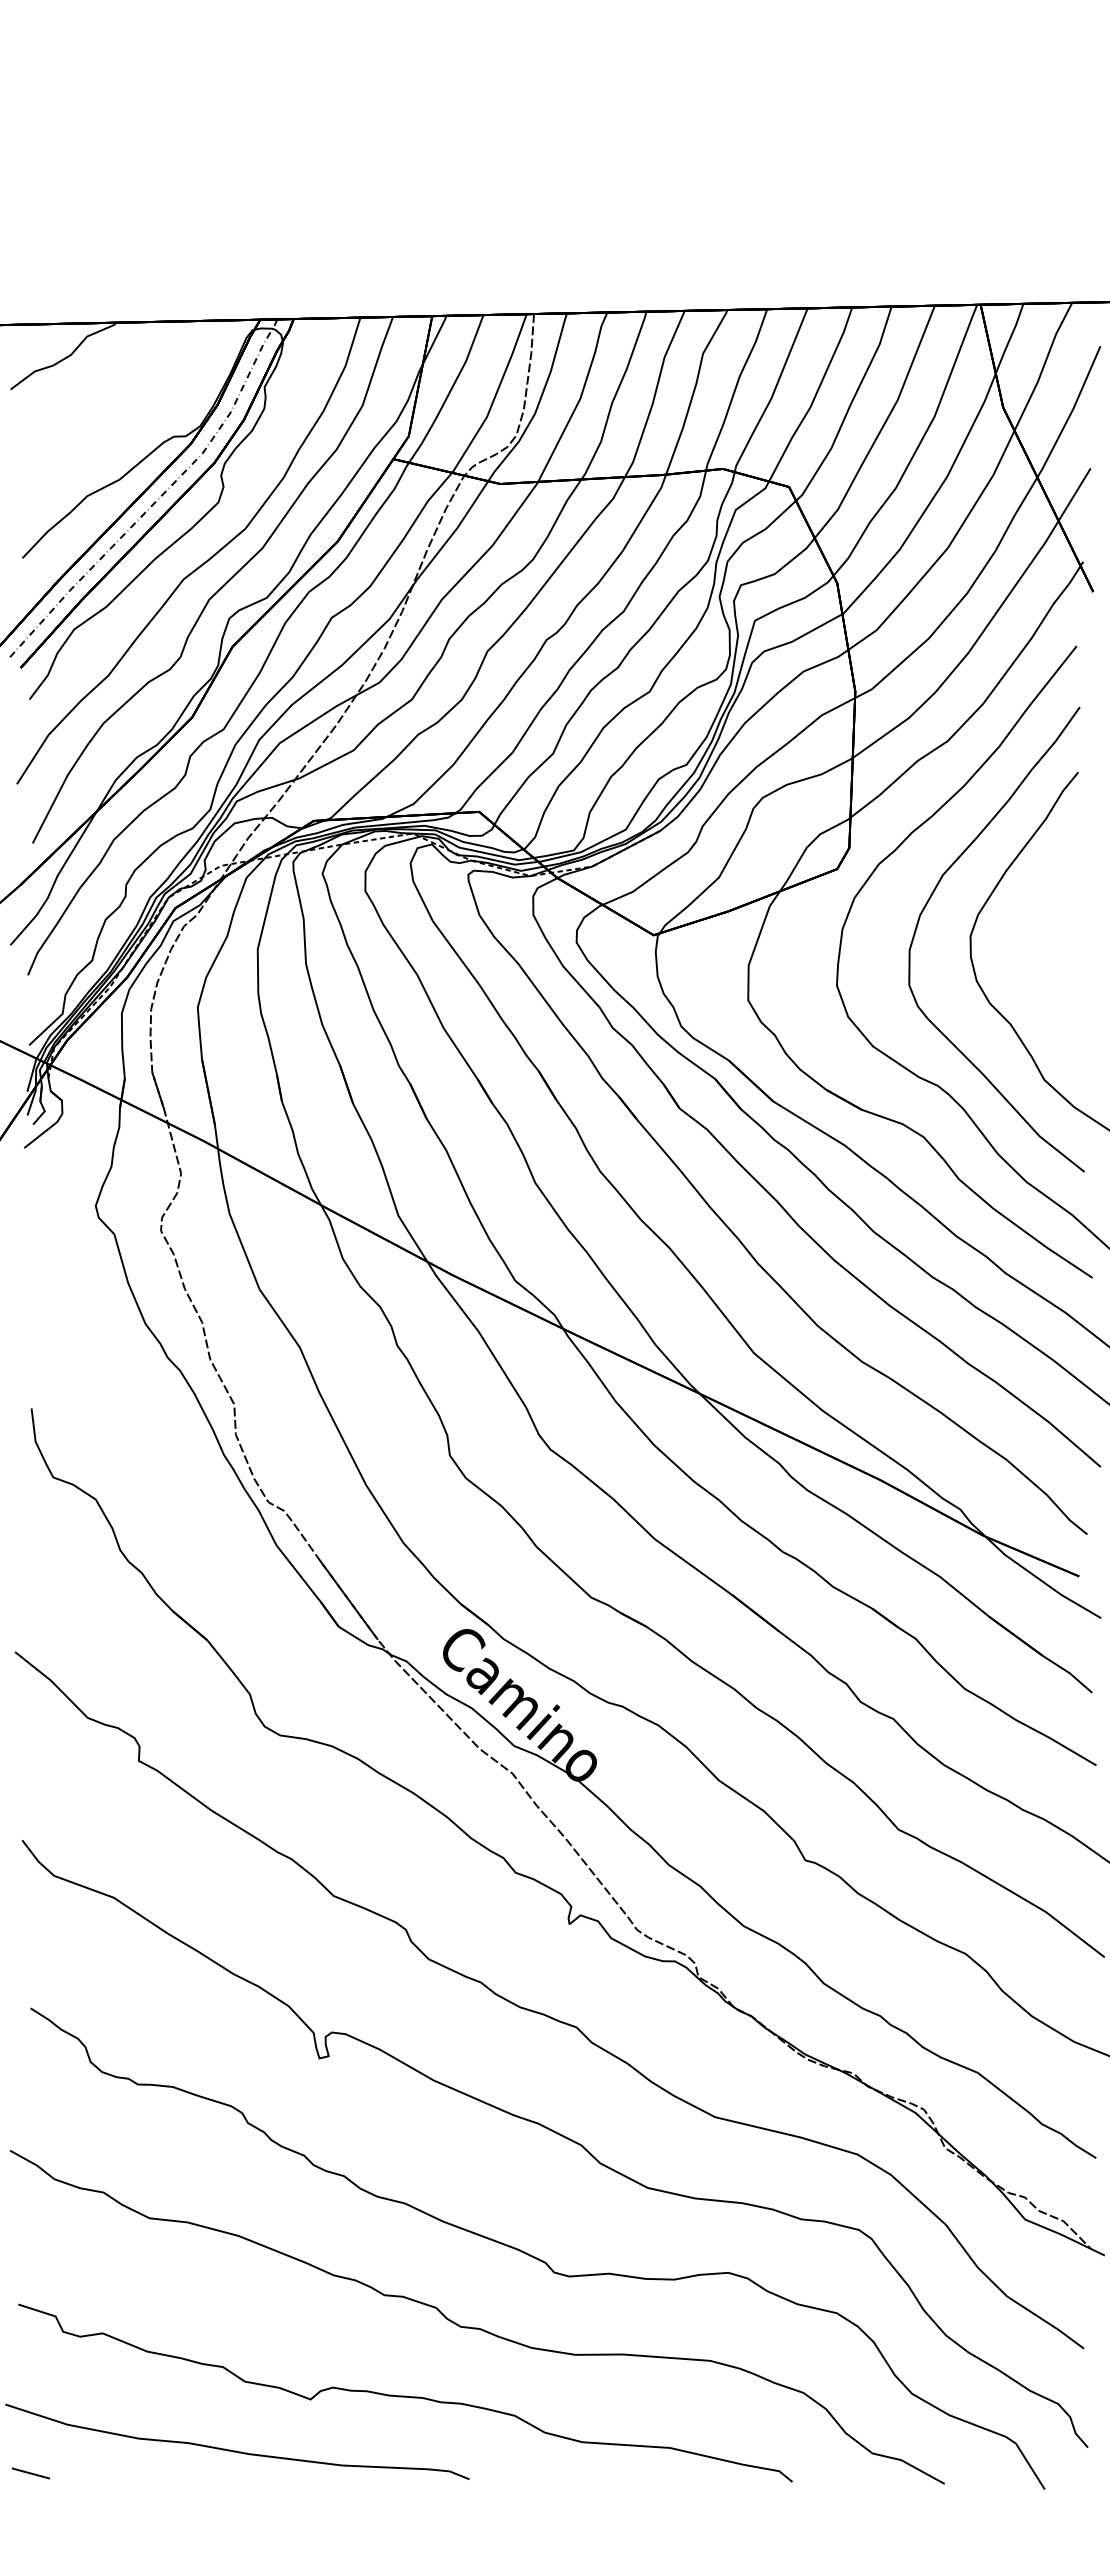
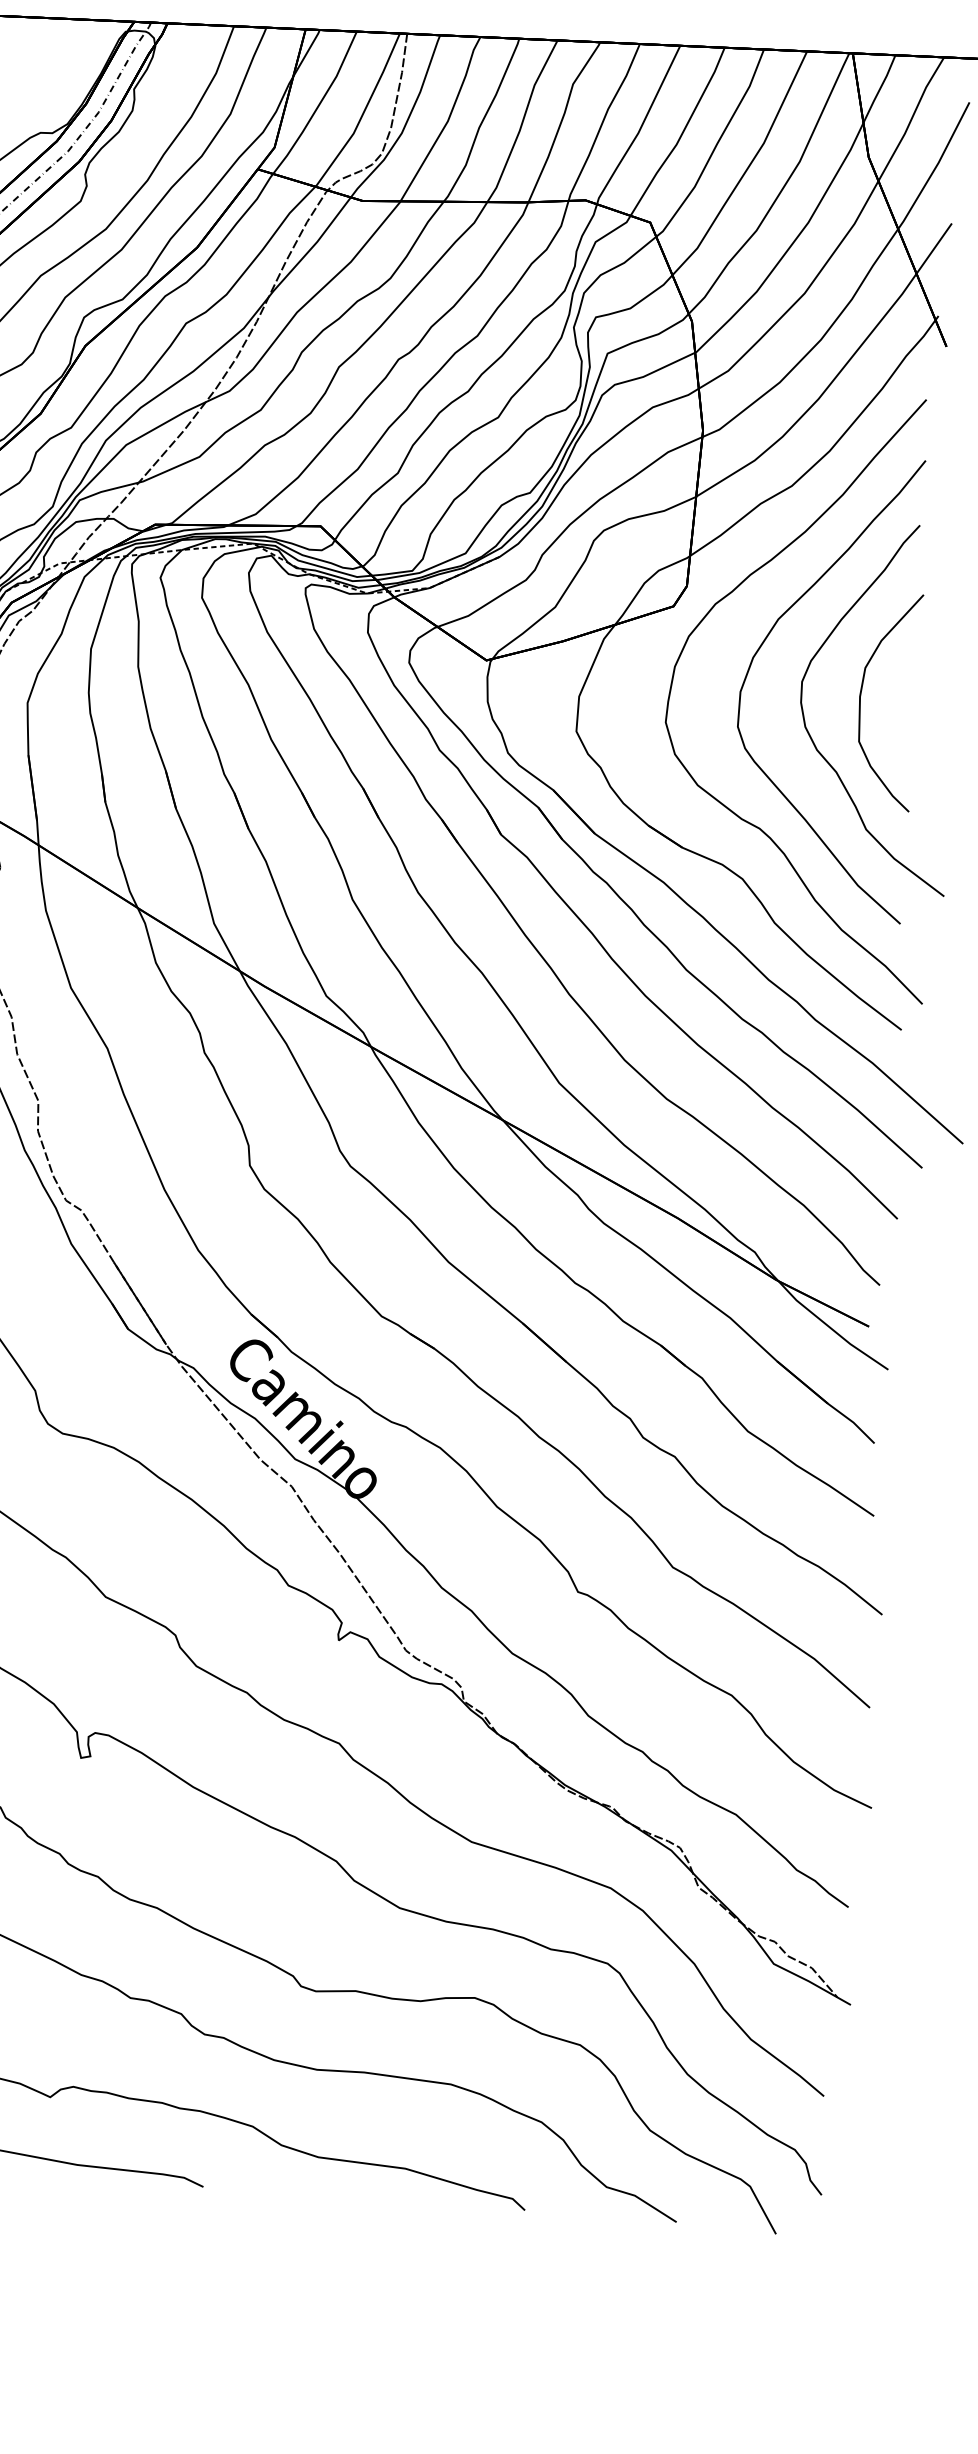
curve: (1030, 950) -> (860, 699), added

